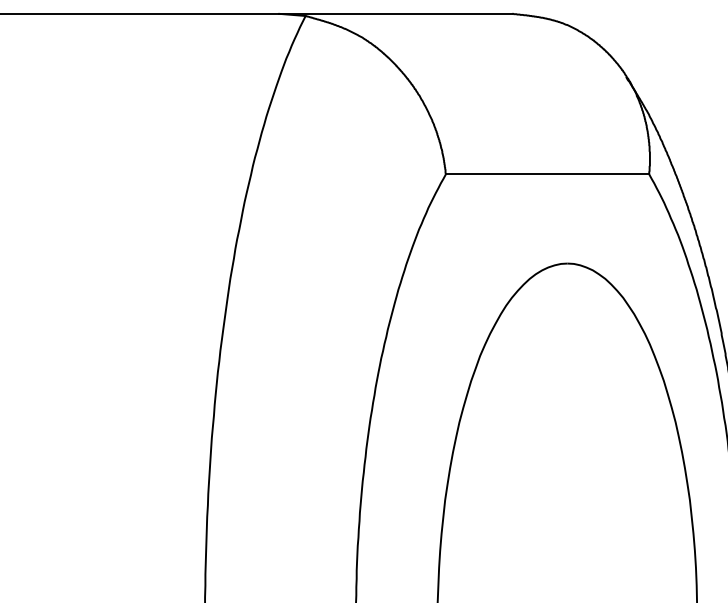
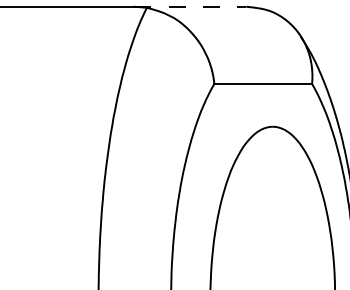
line: (396, 13) -> (190, 6), solid -> dashed

